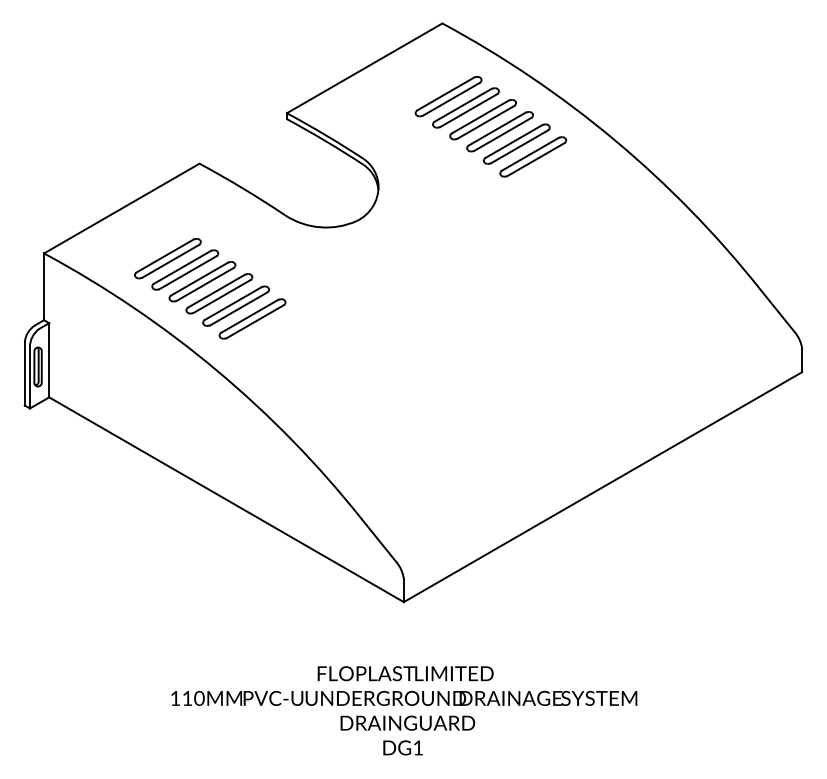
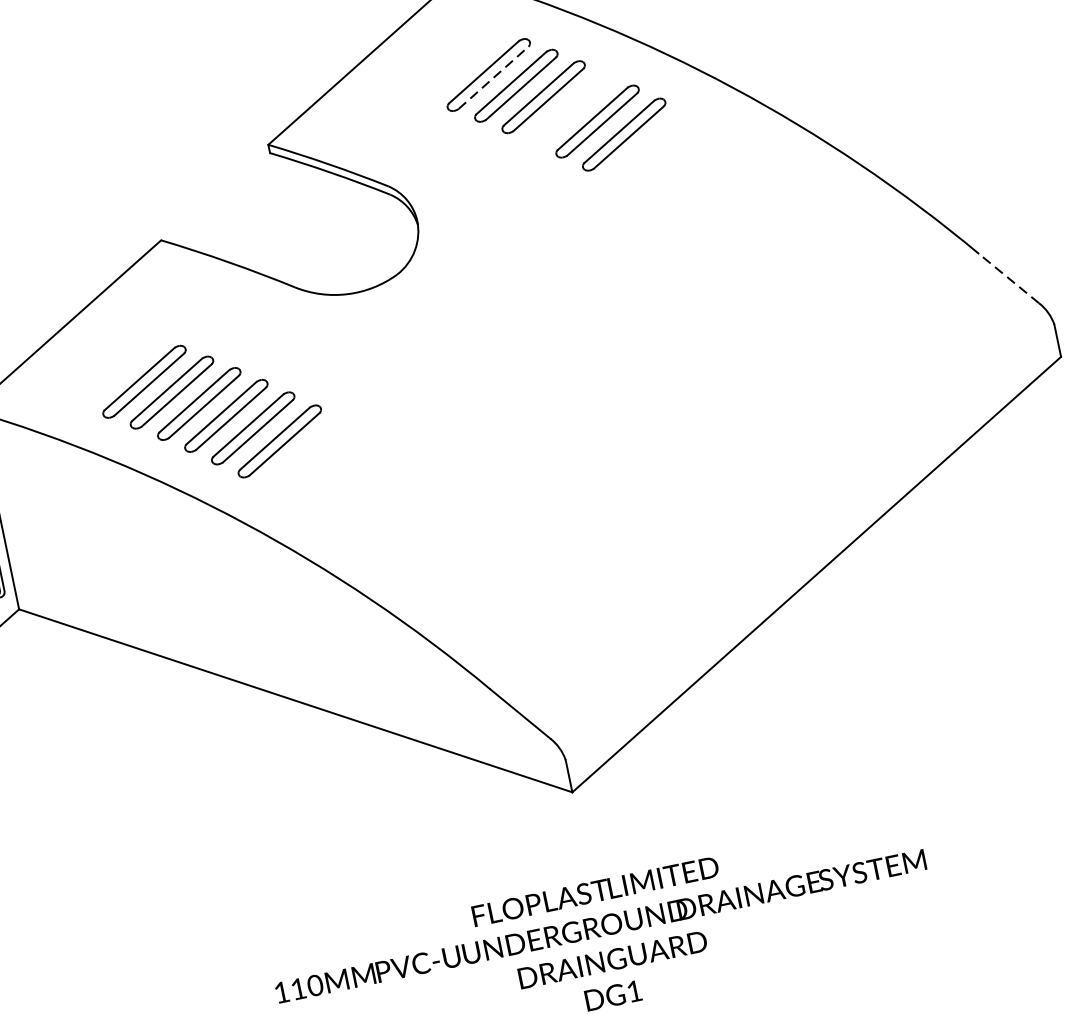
line: (451, 99) -> (493, 78), solid -> dashed
part: (499, 131) -> (569, 108), removed
line: (777, 310) -> (1008, 278), solid -> dashed

